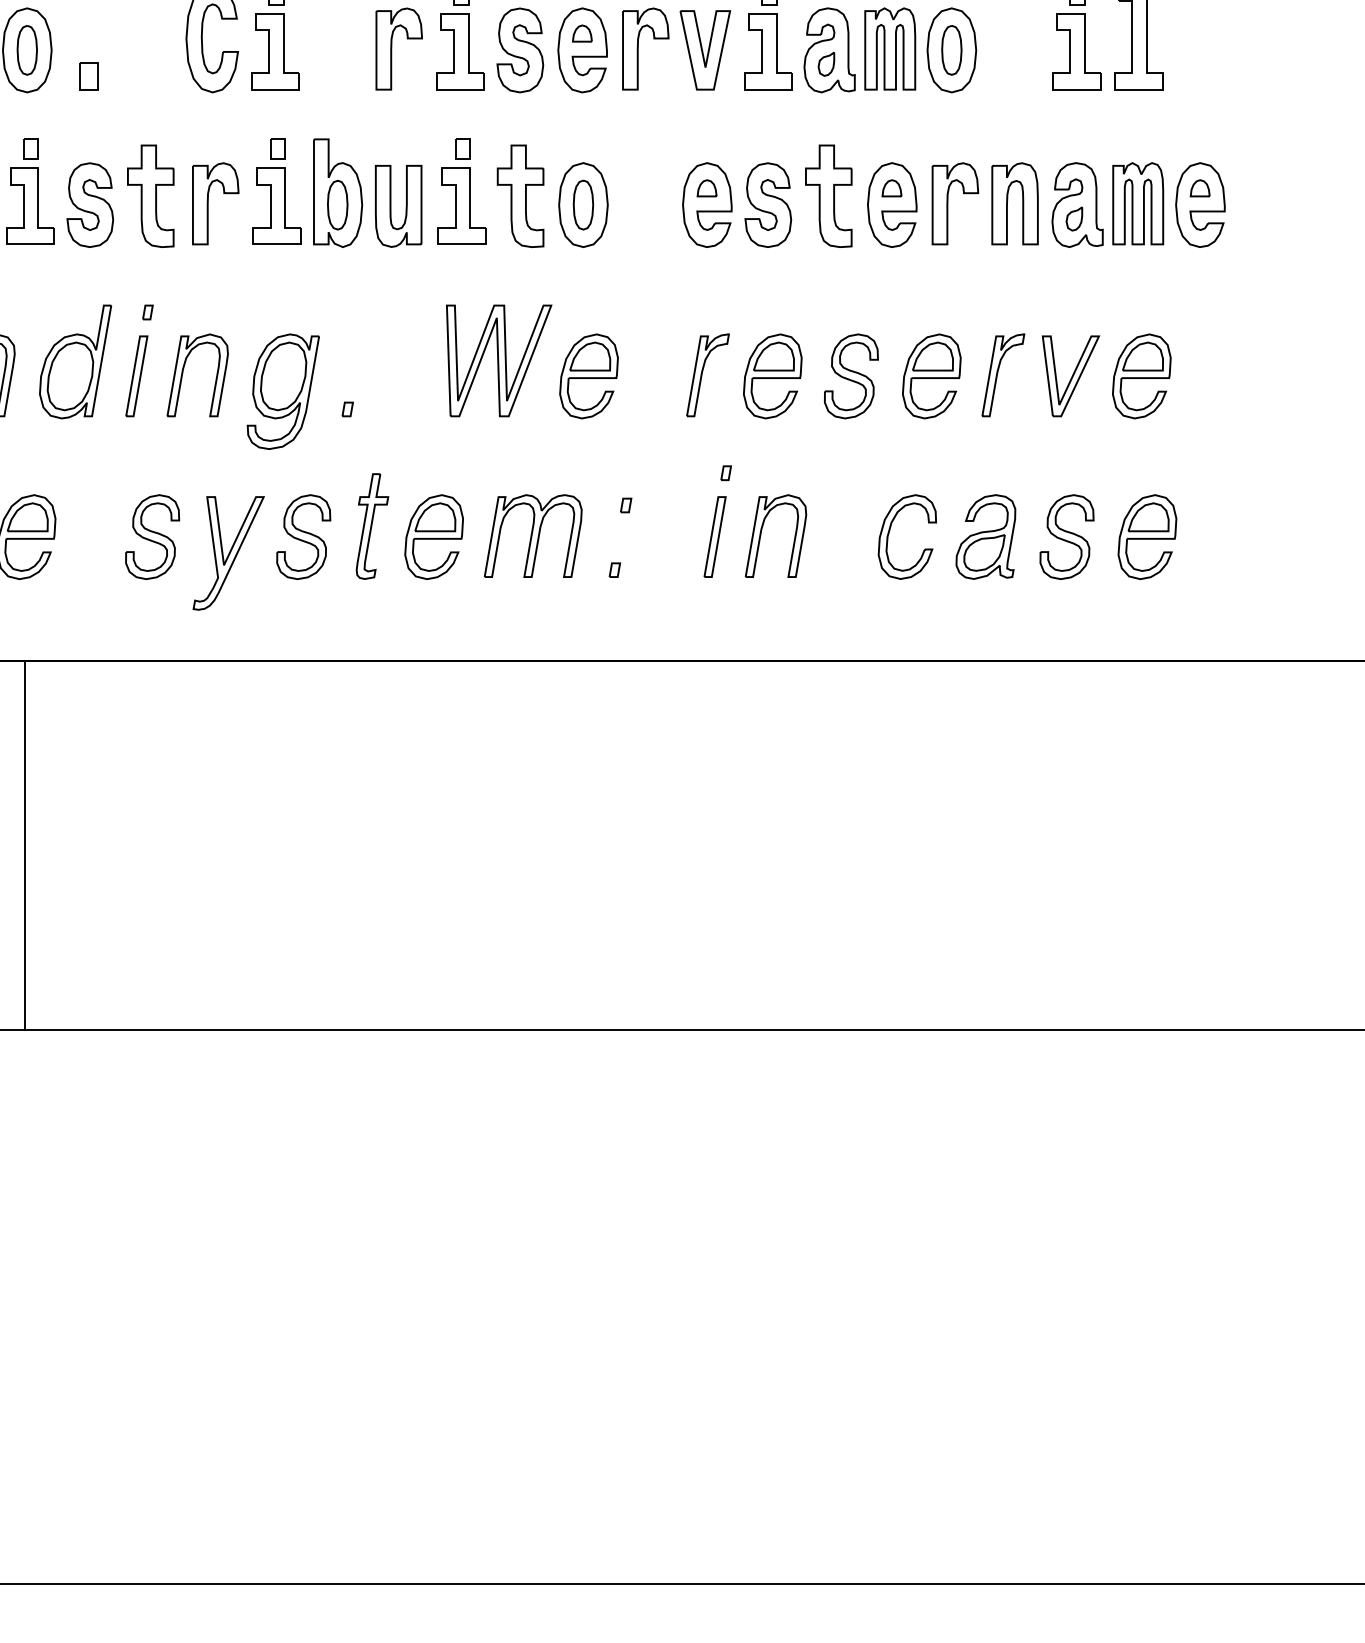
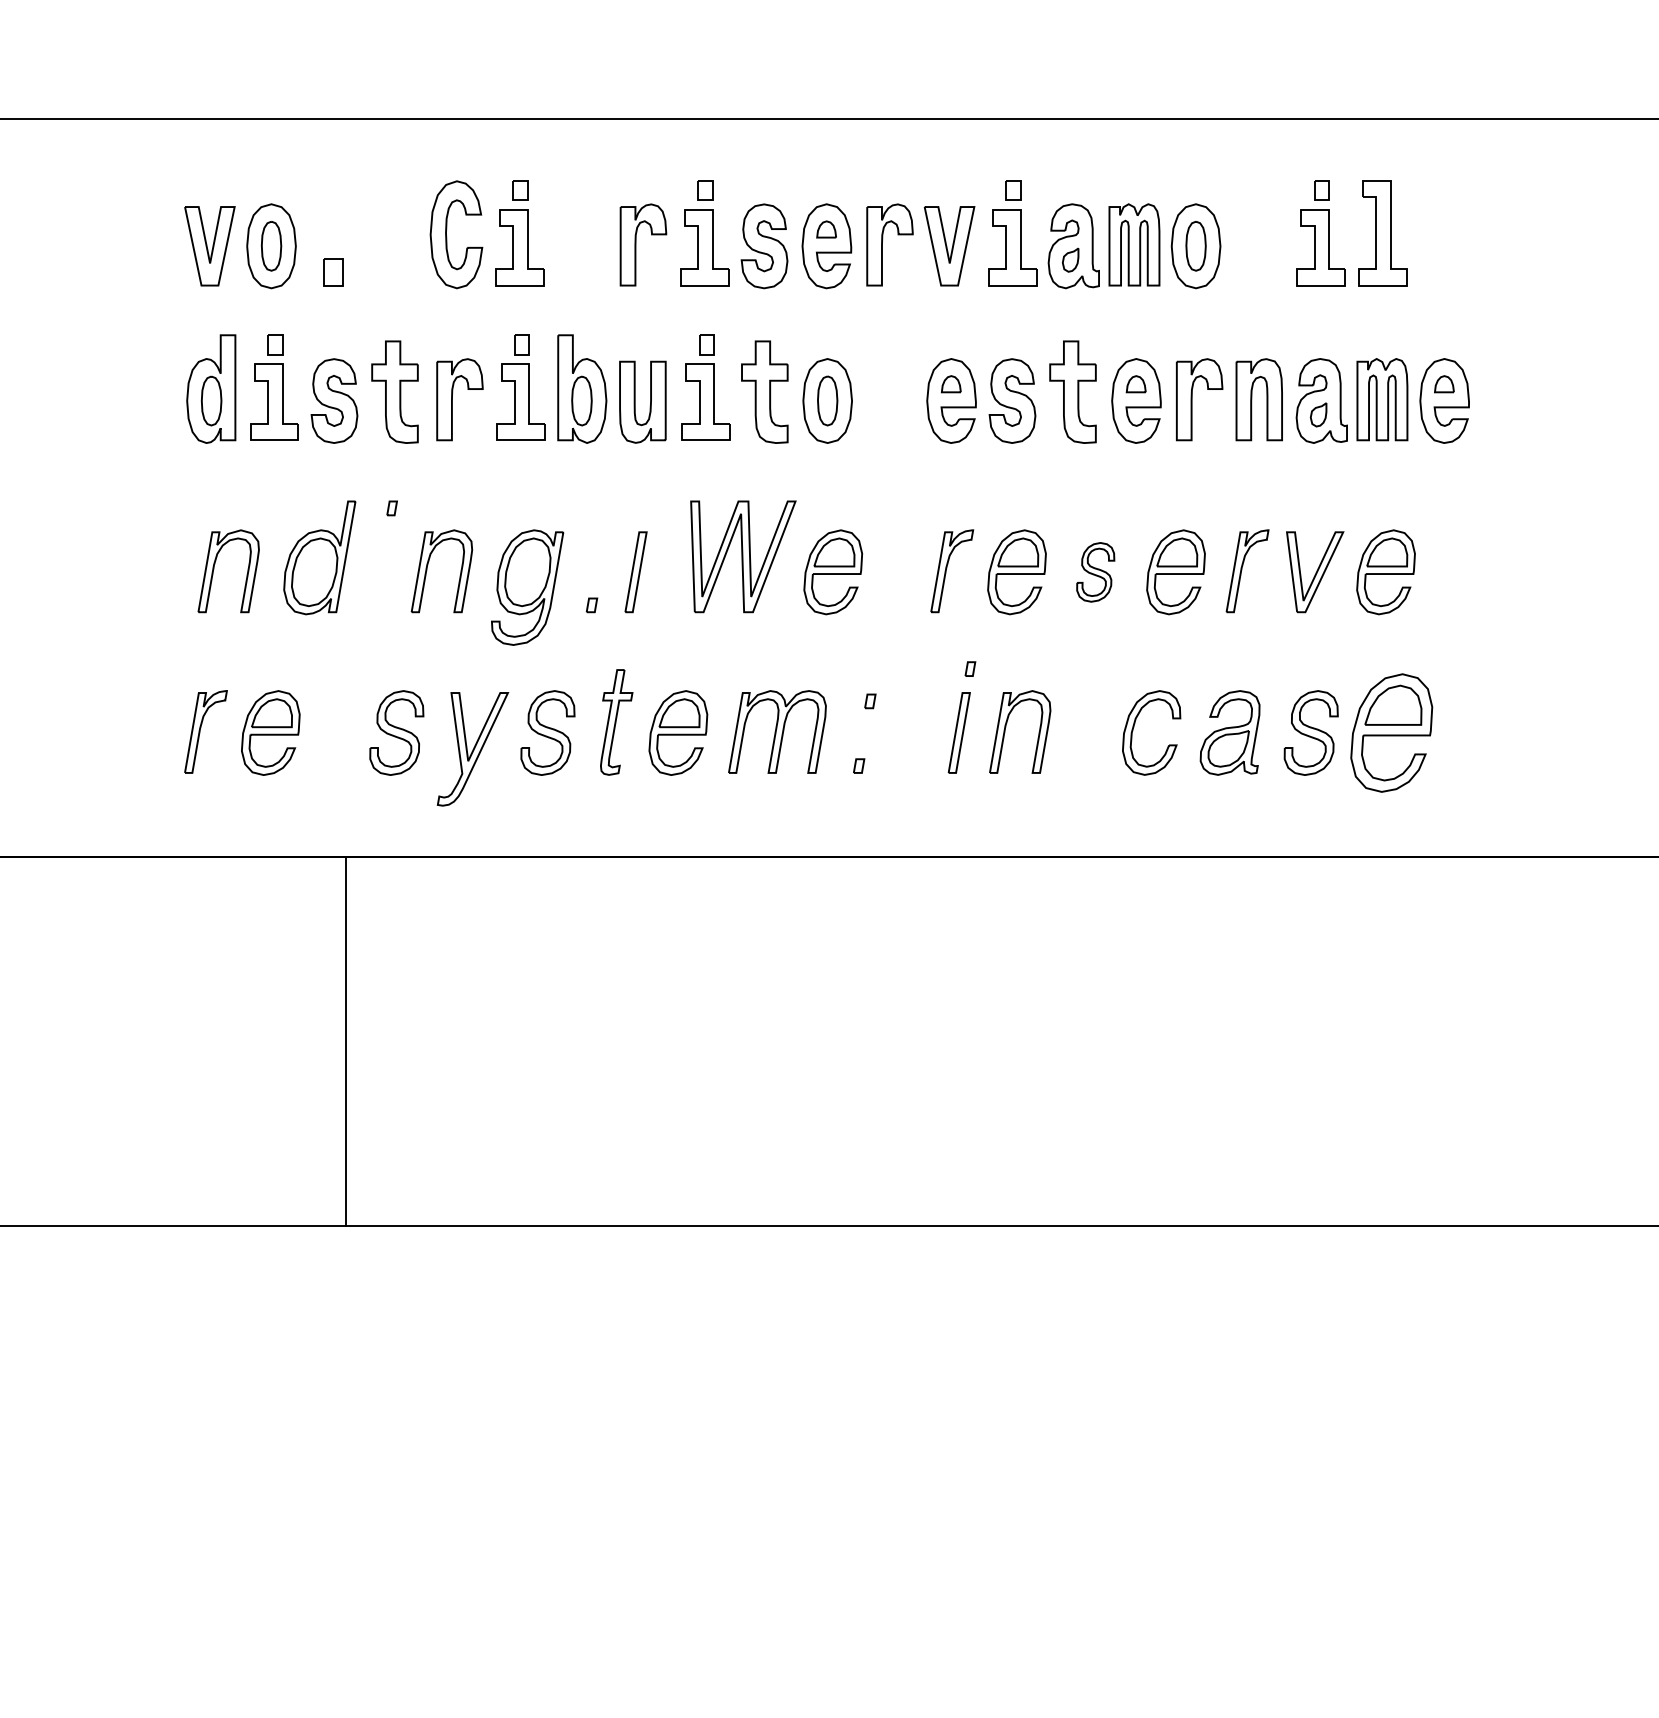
part: (136, 376) -> (635, 572), moved
part: (851, 376) -> (1095, 572), size x0.7
part: (1147, 536) -> (1391, 732), size x1.4
line: (25, 845) -> (346, 1041), moved

